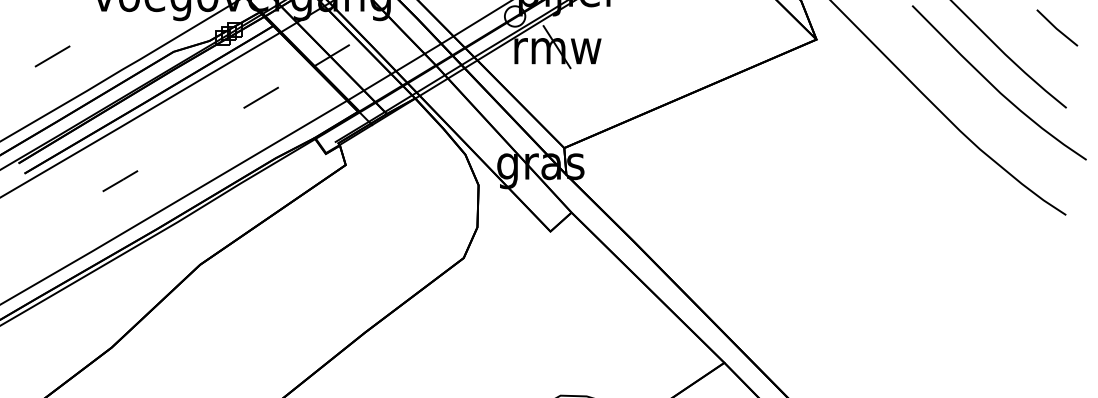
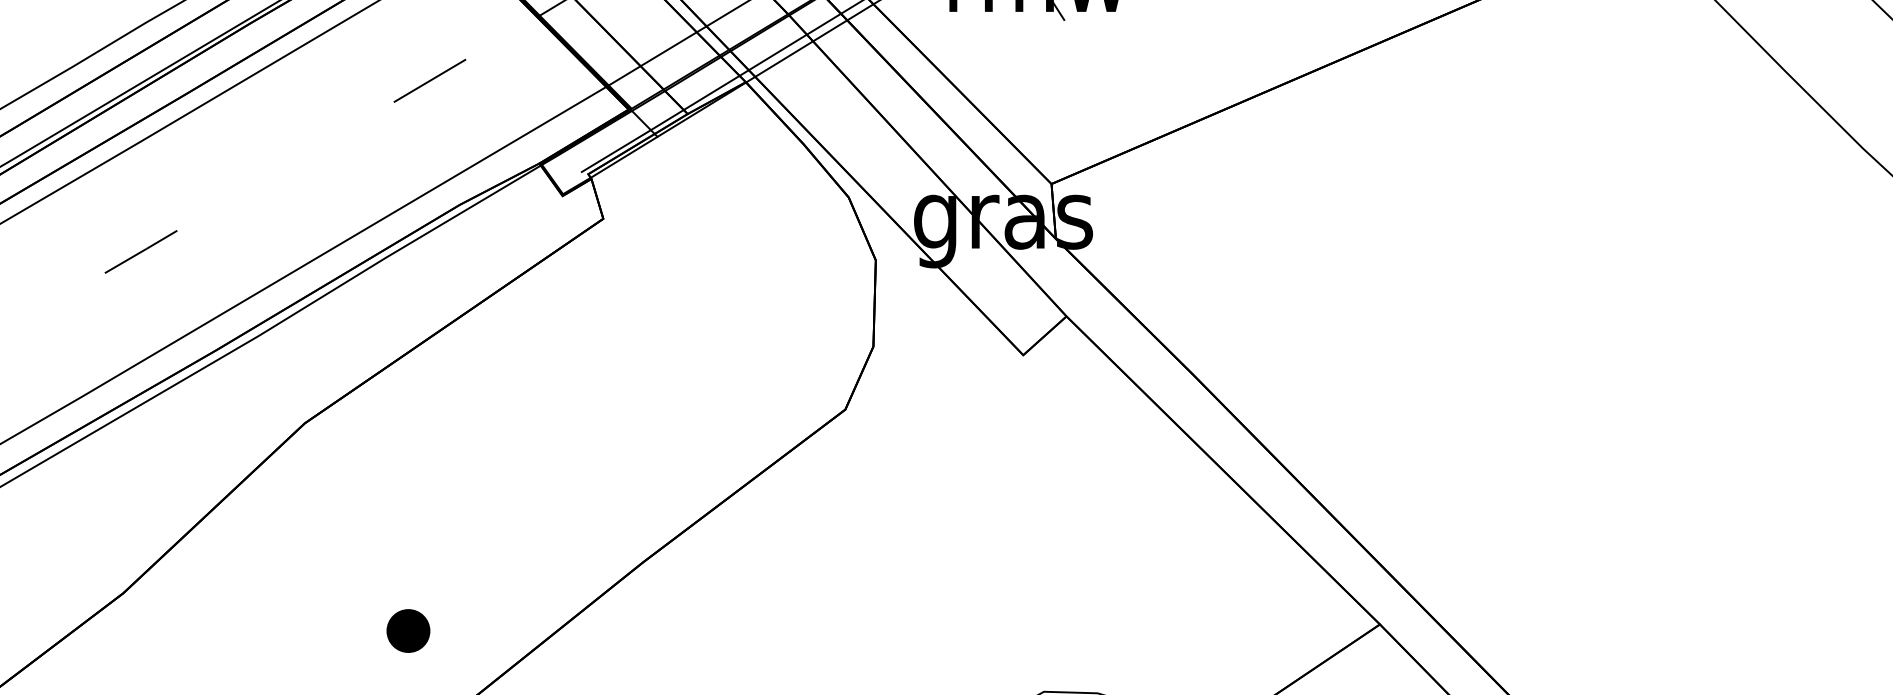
part: (250, 365) -> (407, 629), added

